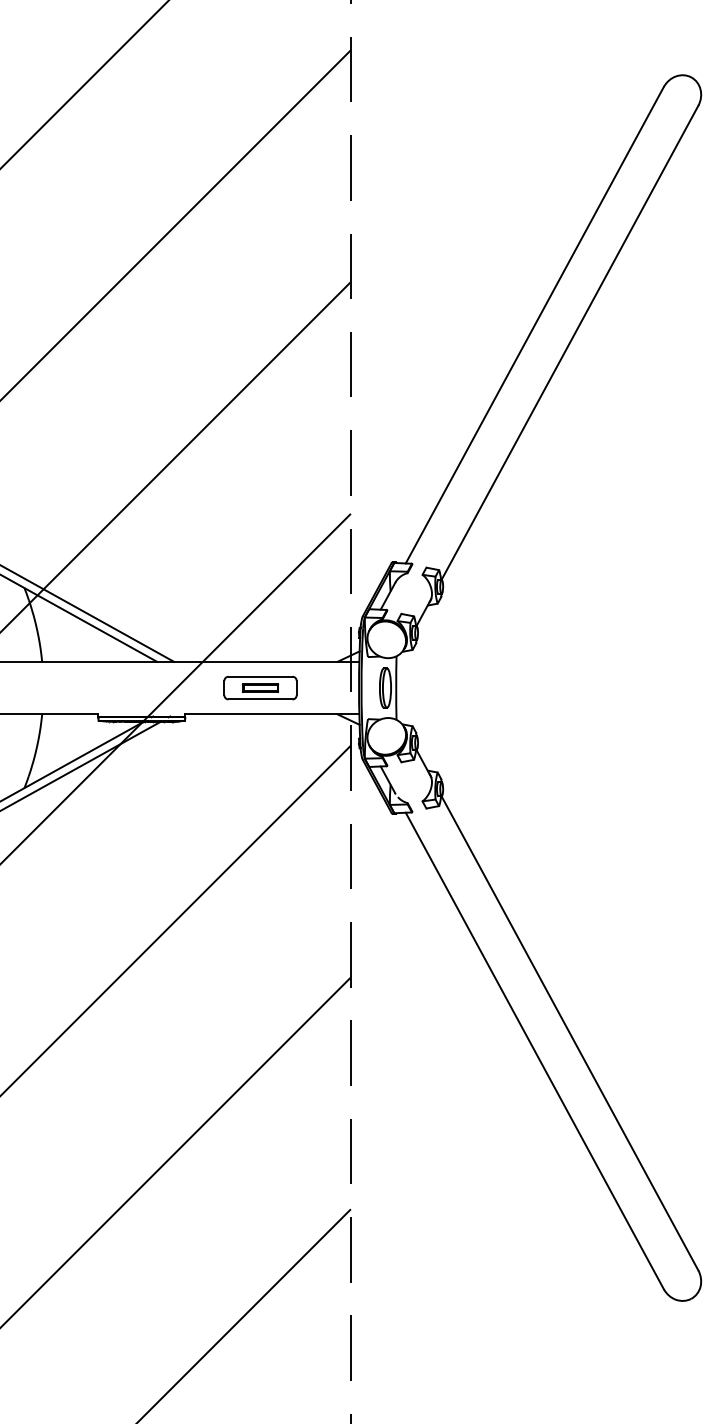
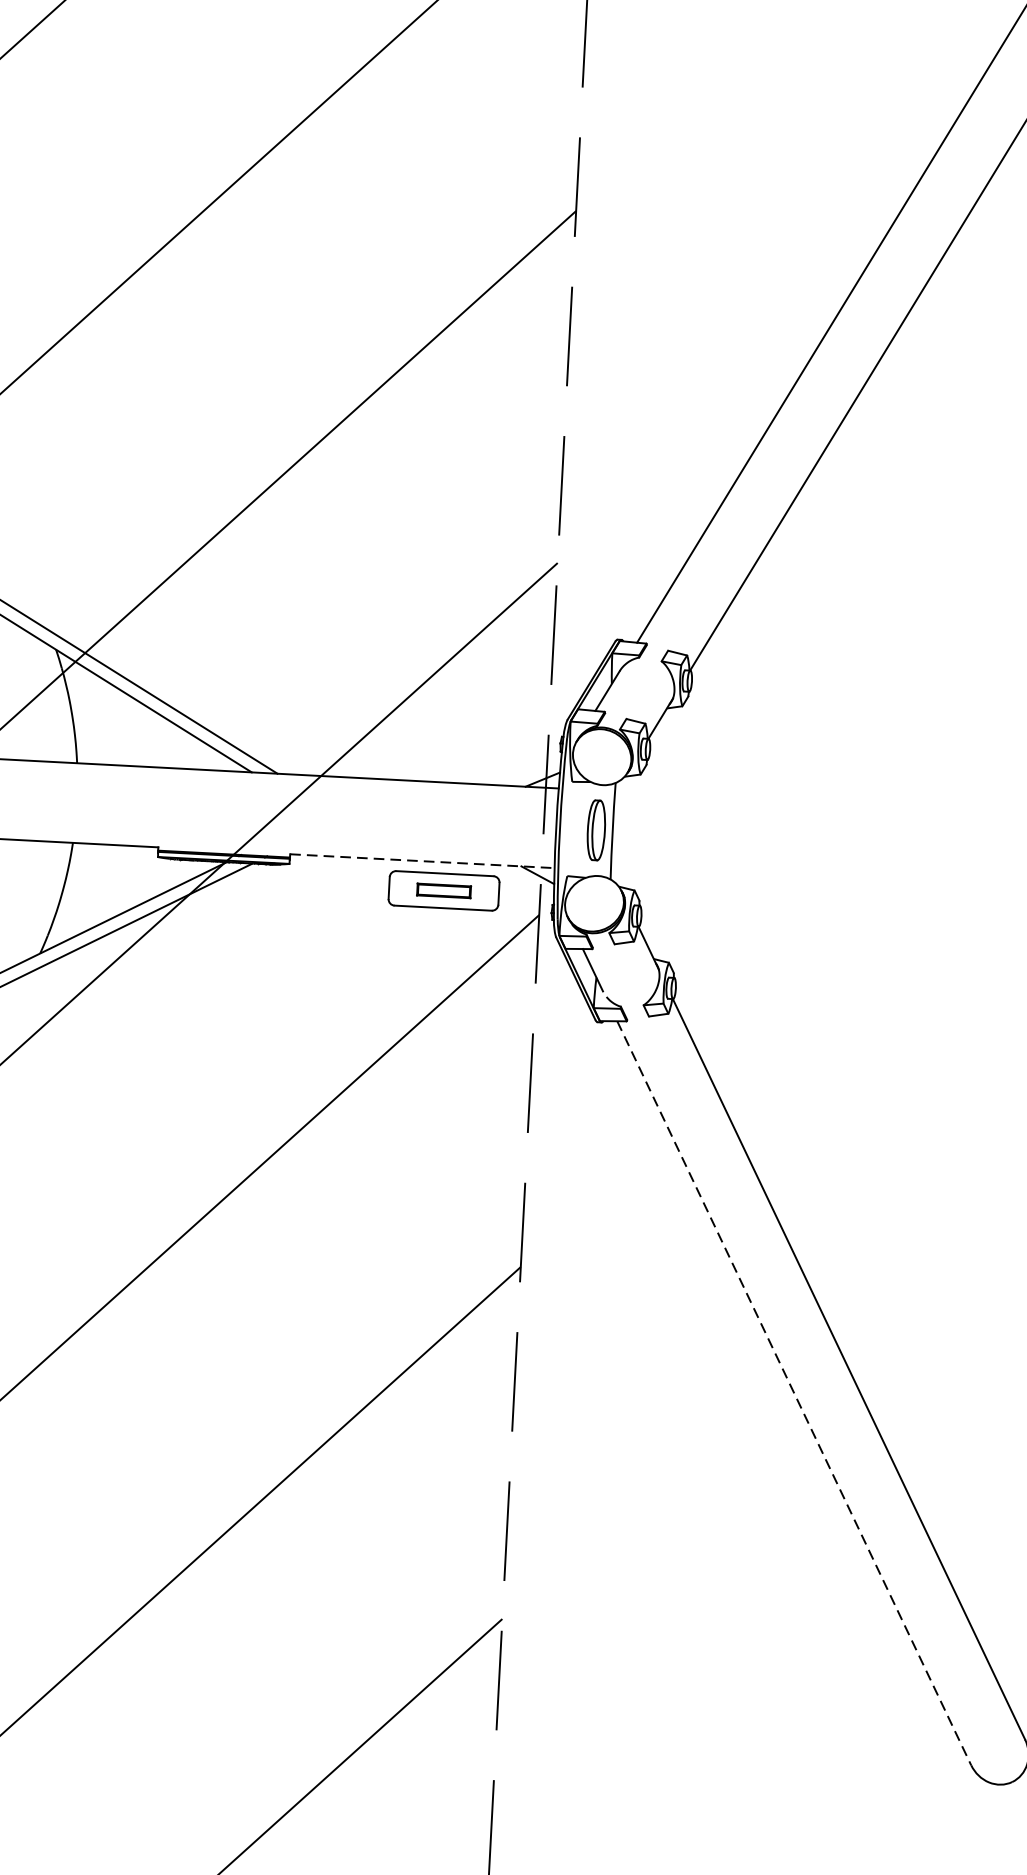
part: (260, 687) -> (444, 889), moved
line: (272, 714) -> (422, 861), solid -> dashed
line: (534, 1050) -> (793, 1392), solid -> dashed

